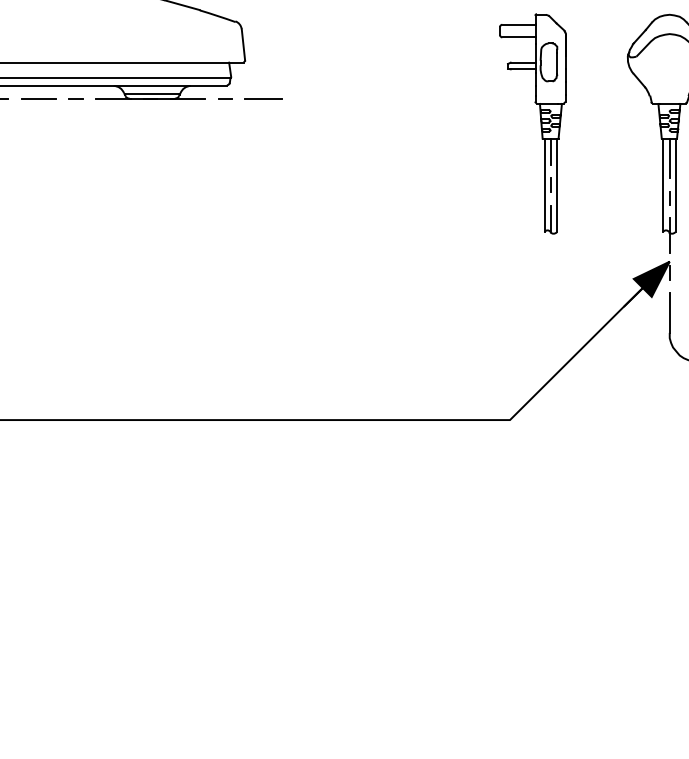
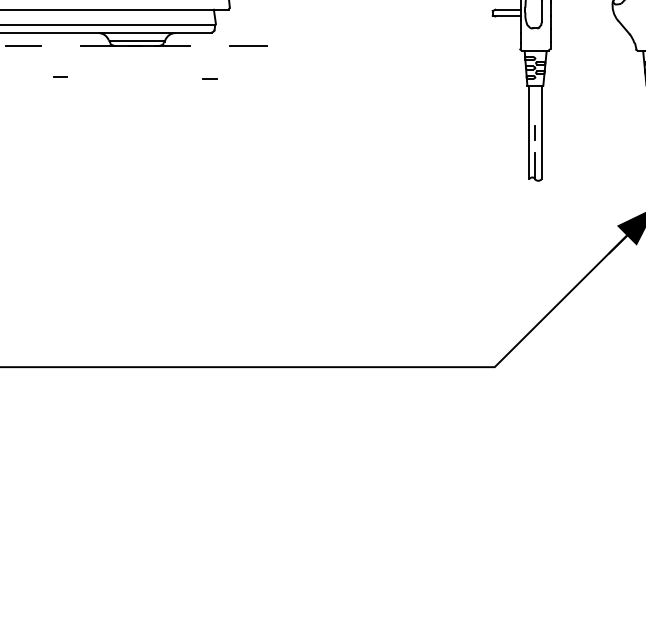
line: (75, 98) -> (60, 76), moved
line: (225, 98) -> (210, 78), moved
line: (550, 152) -> (535, 99), removed

